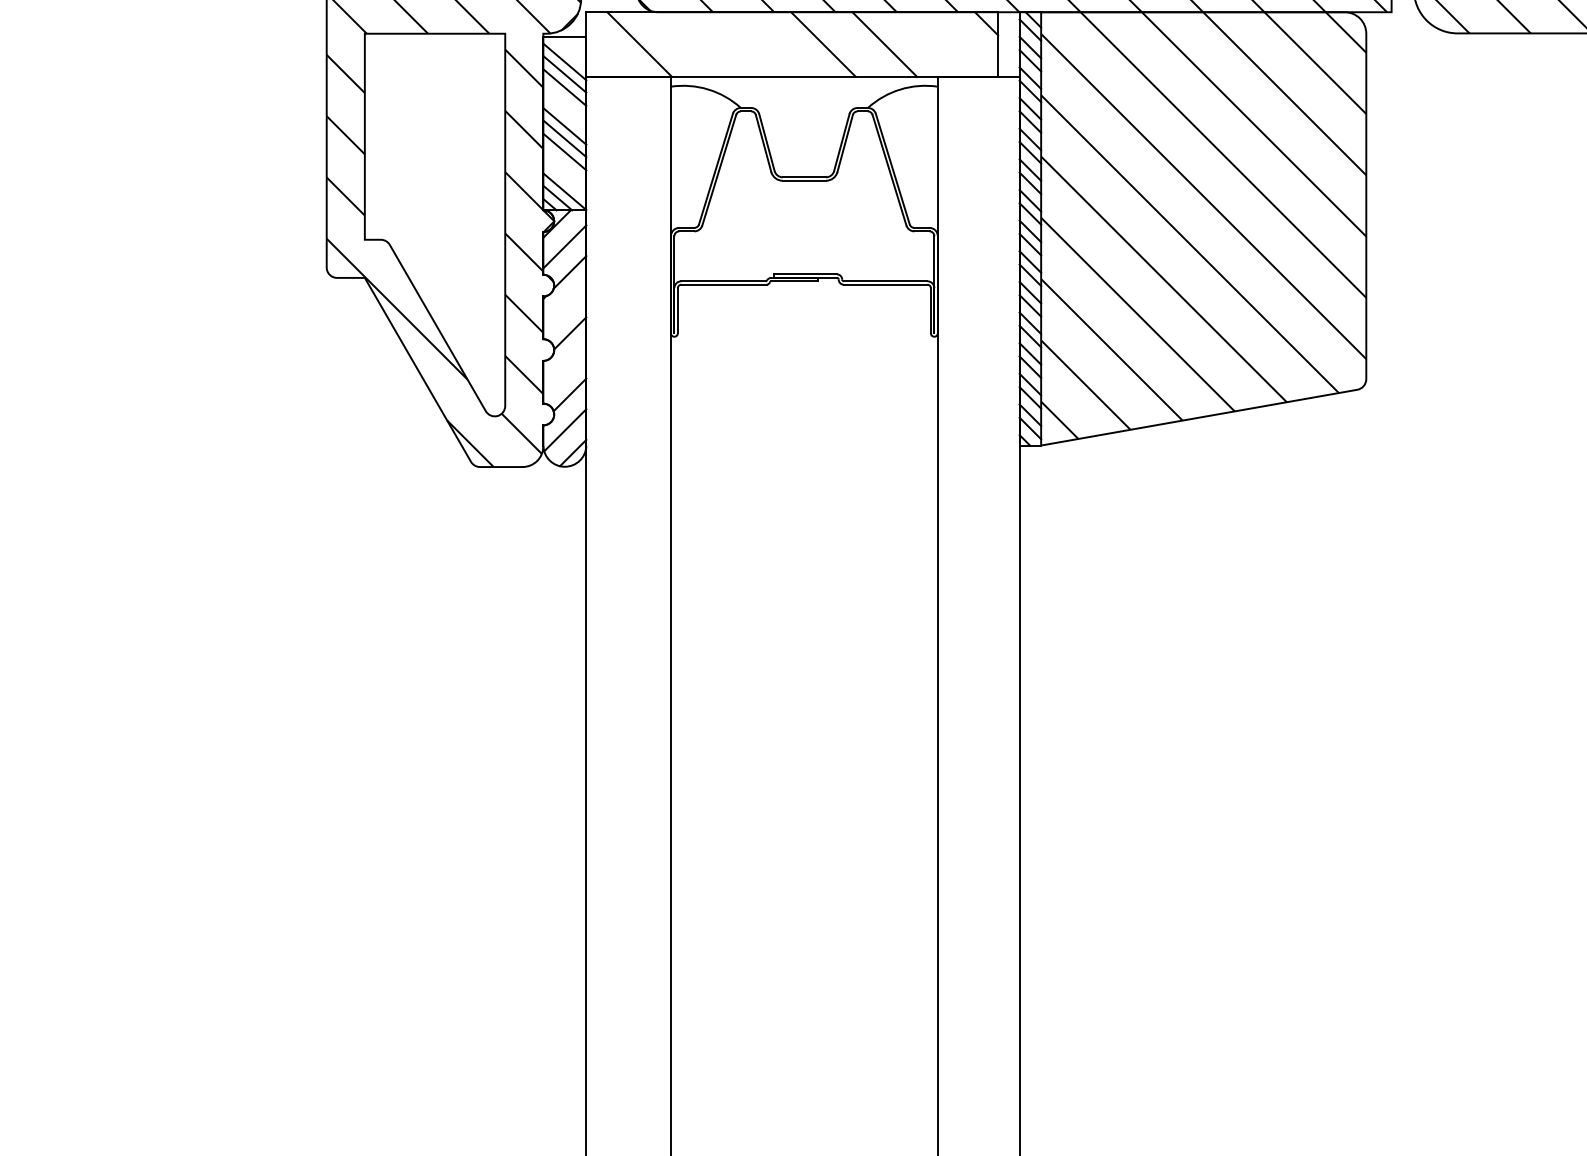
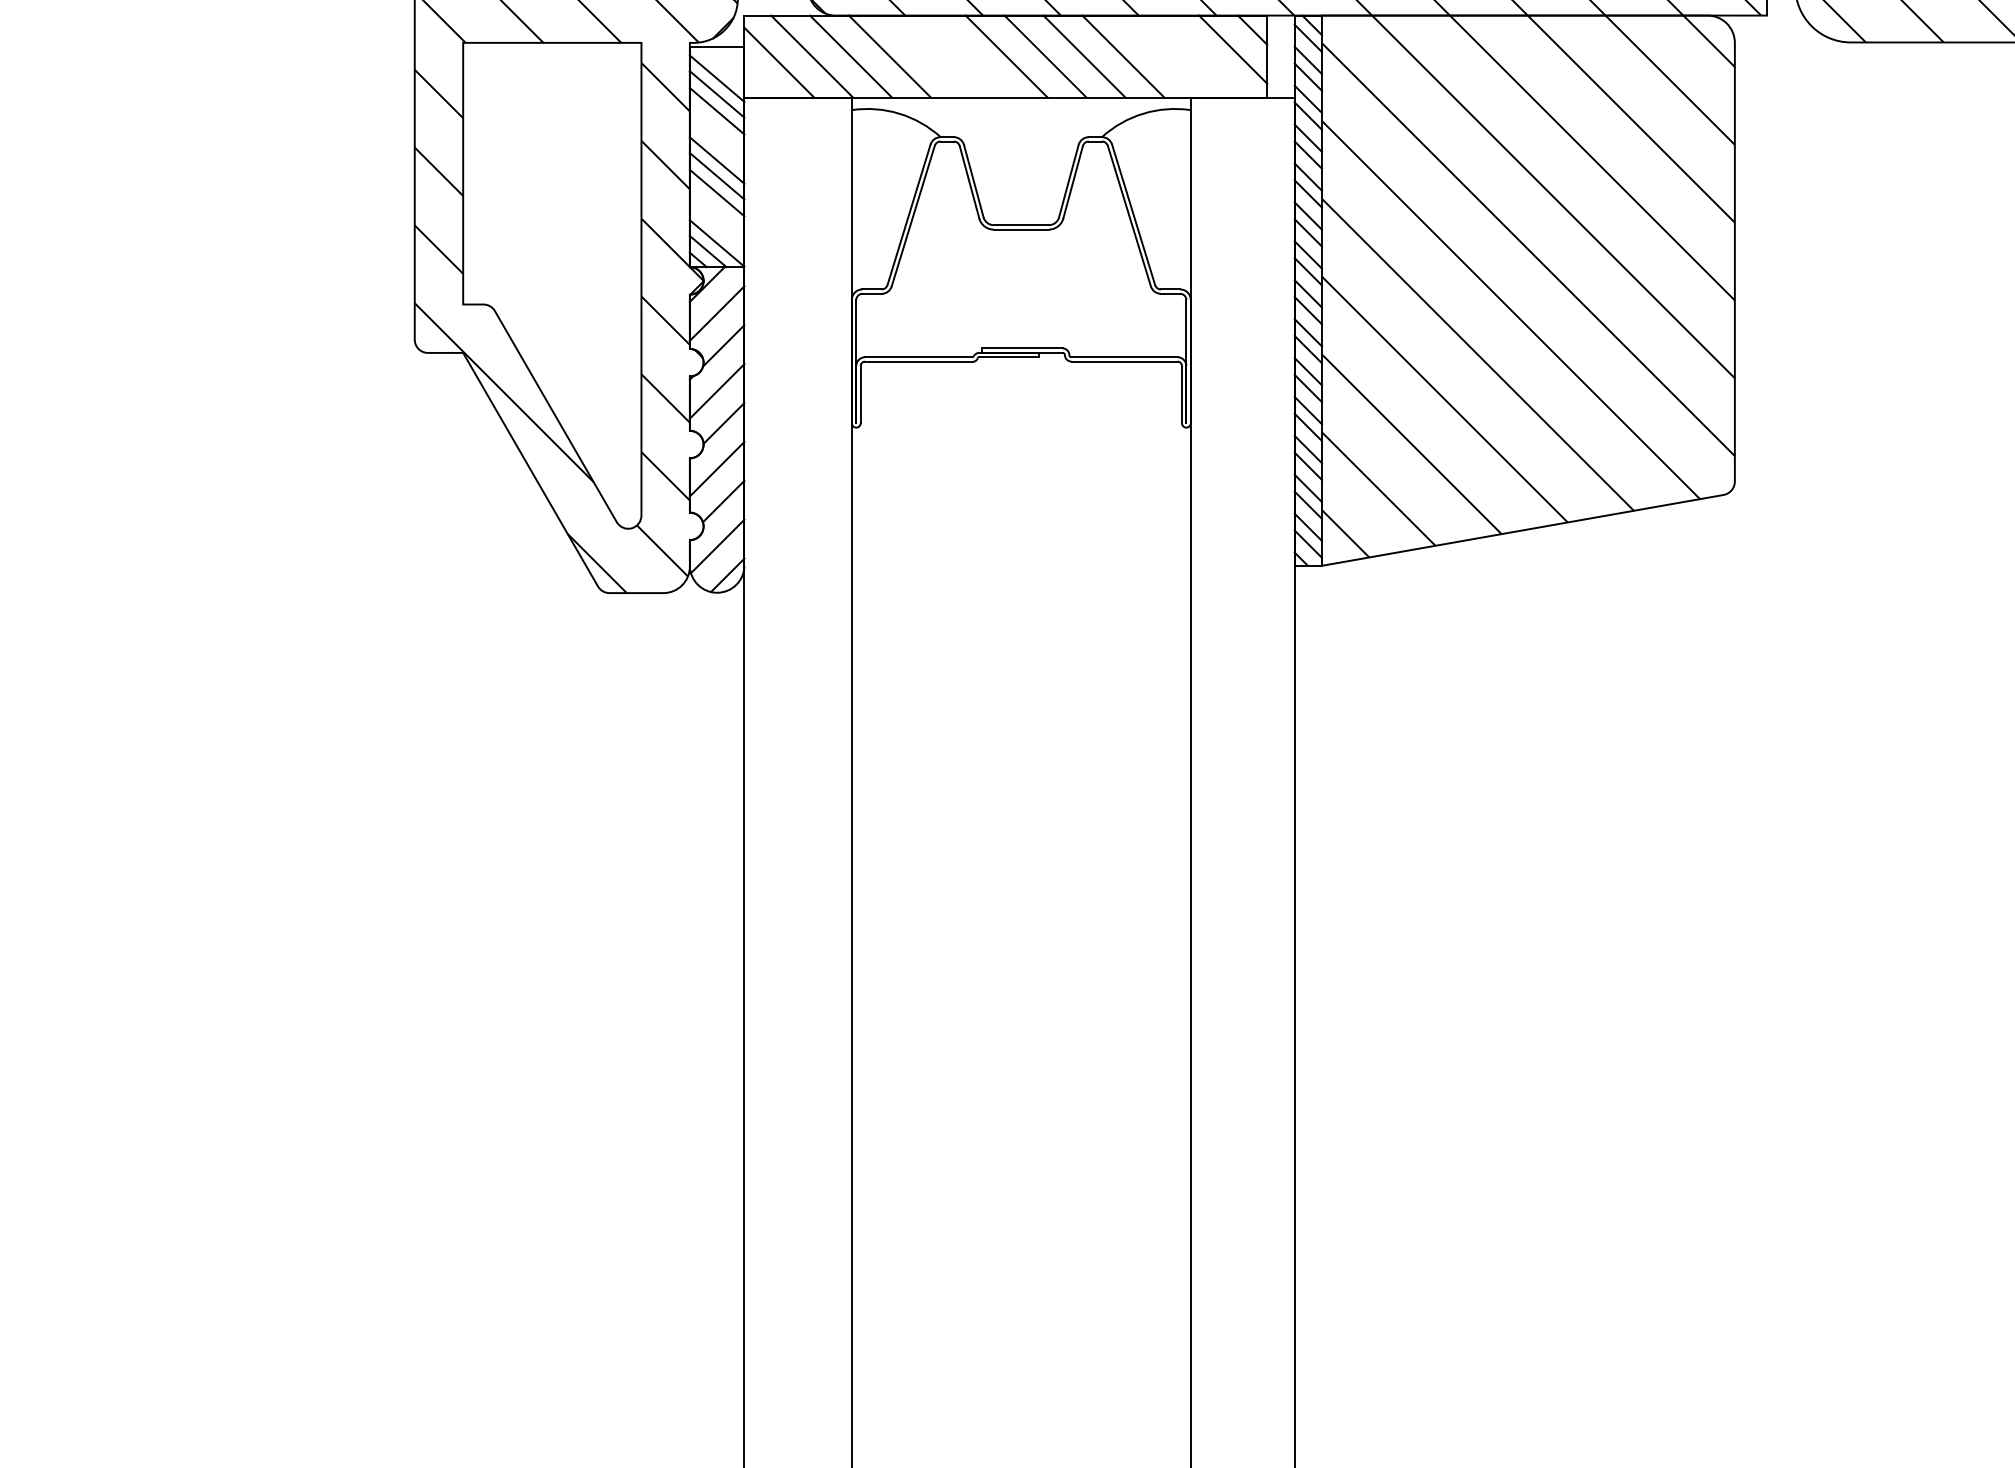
line: (971, 38) -> (1233, 49), added
line: (669, 44) -> (850, 56), added
line: (700, 44) -> (889, 56), added
line: (792, 44) -> (1006, 56), added
line: (854, 44) -> (1084, 56), added
line: (613, 49) -> (779, 62), added
line: (564, 308) -> (716, 391), added
line: (564, 368) -> (716, 468), added

